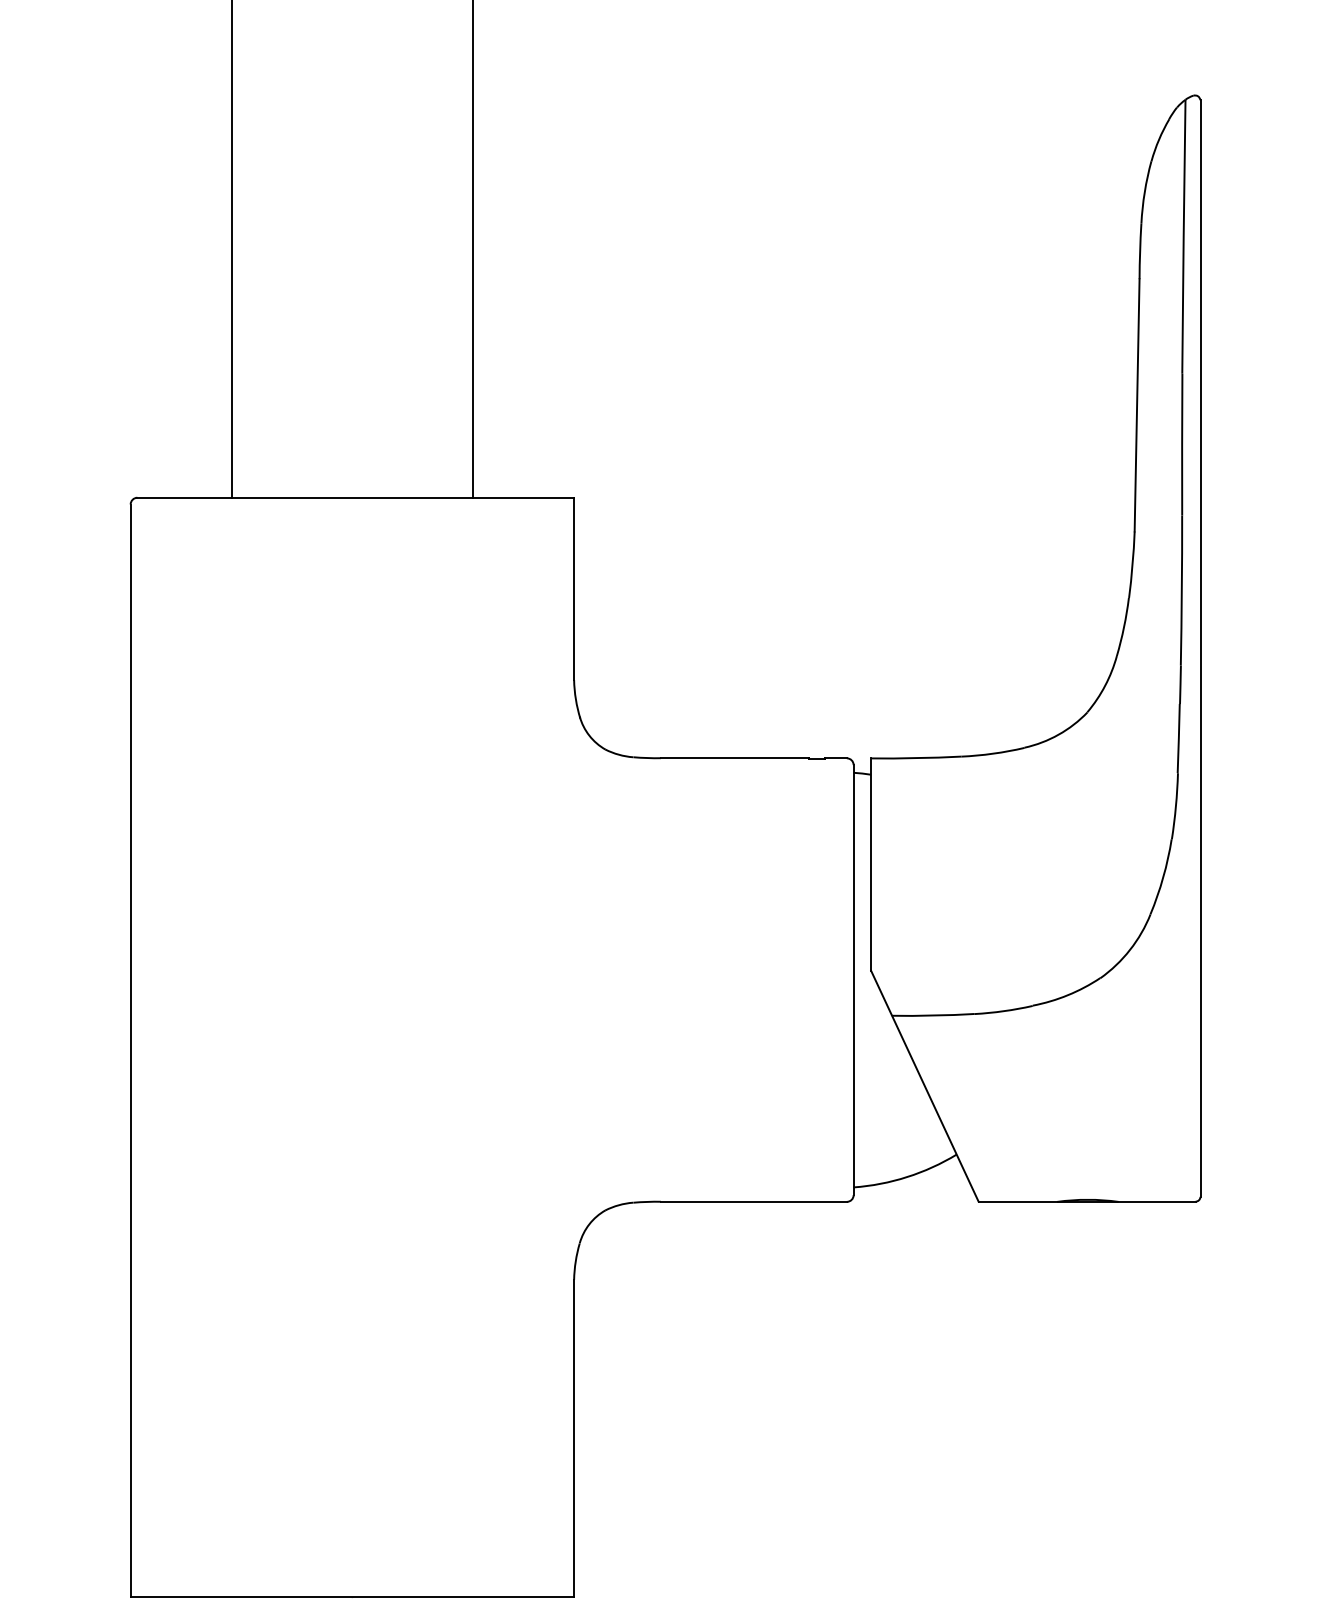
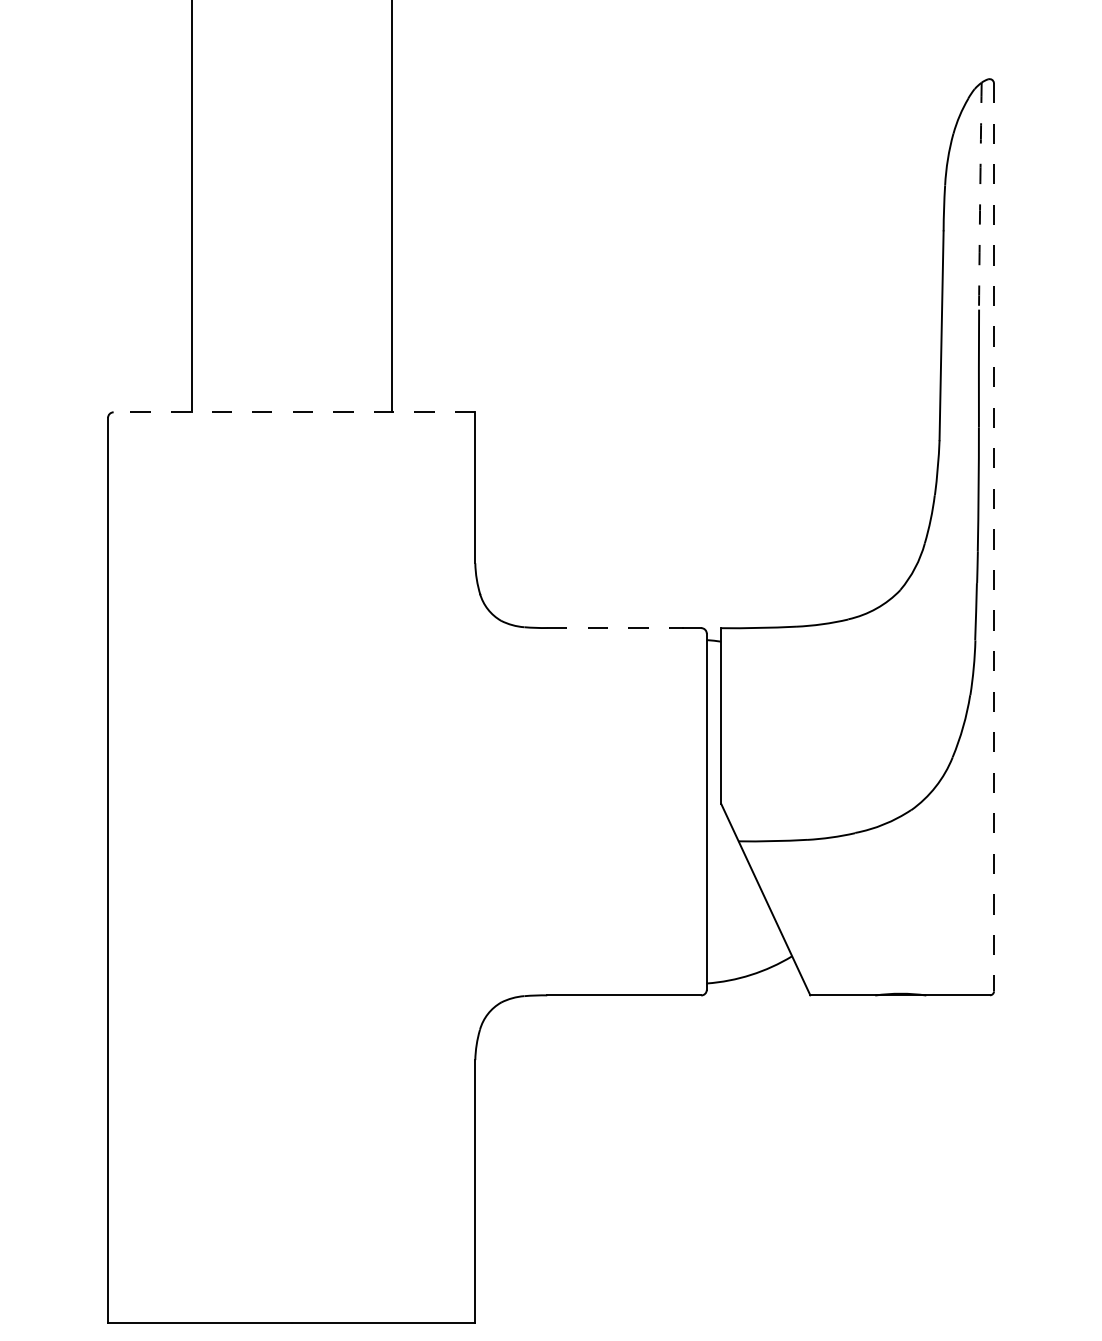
arc: (1183, 236) -> (980, 195), solid -> dashed
line: (355, 497) -> (294, 412), solid -> dashed
line: (1200, 649) -> (994, 537), solid -> dashed
line: (735, 758) -> (608, 628), solid -> dashed

